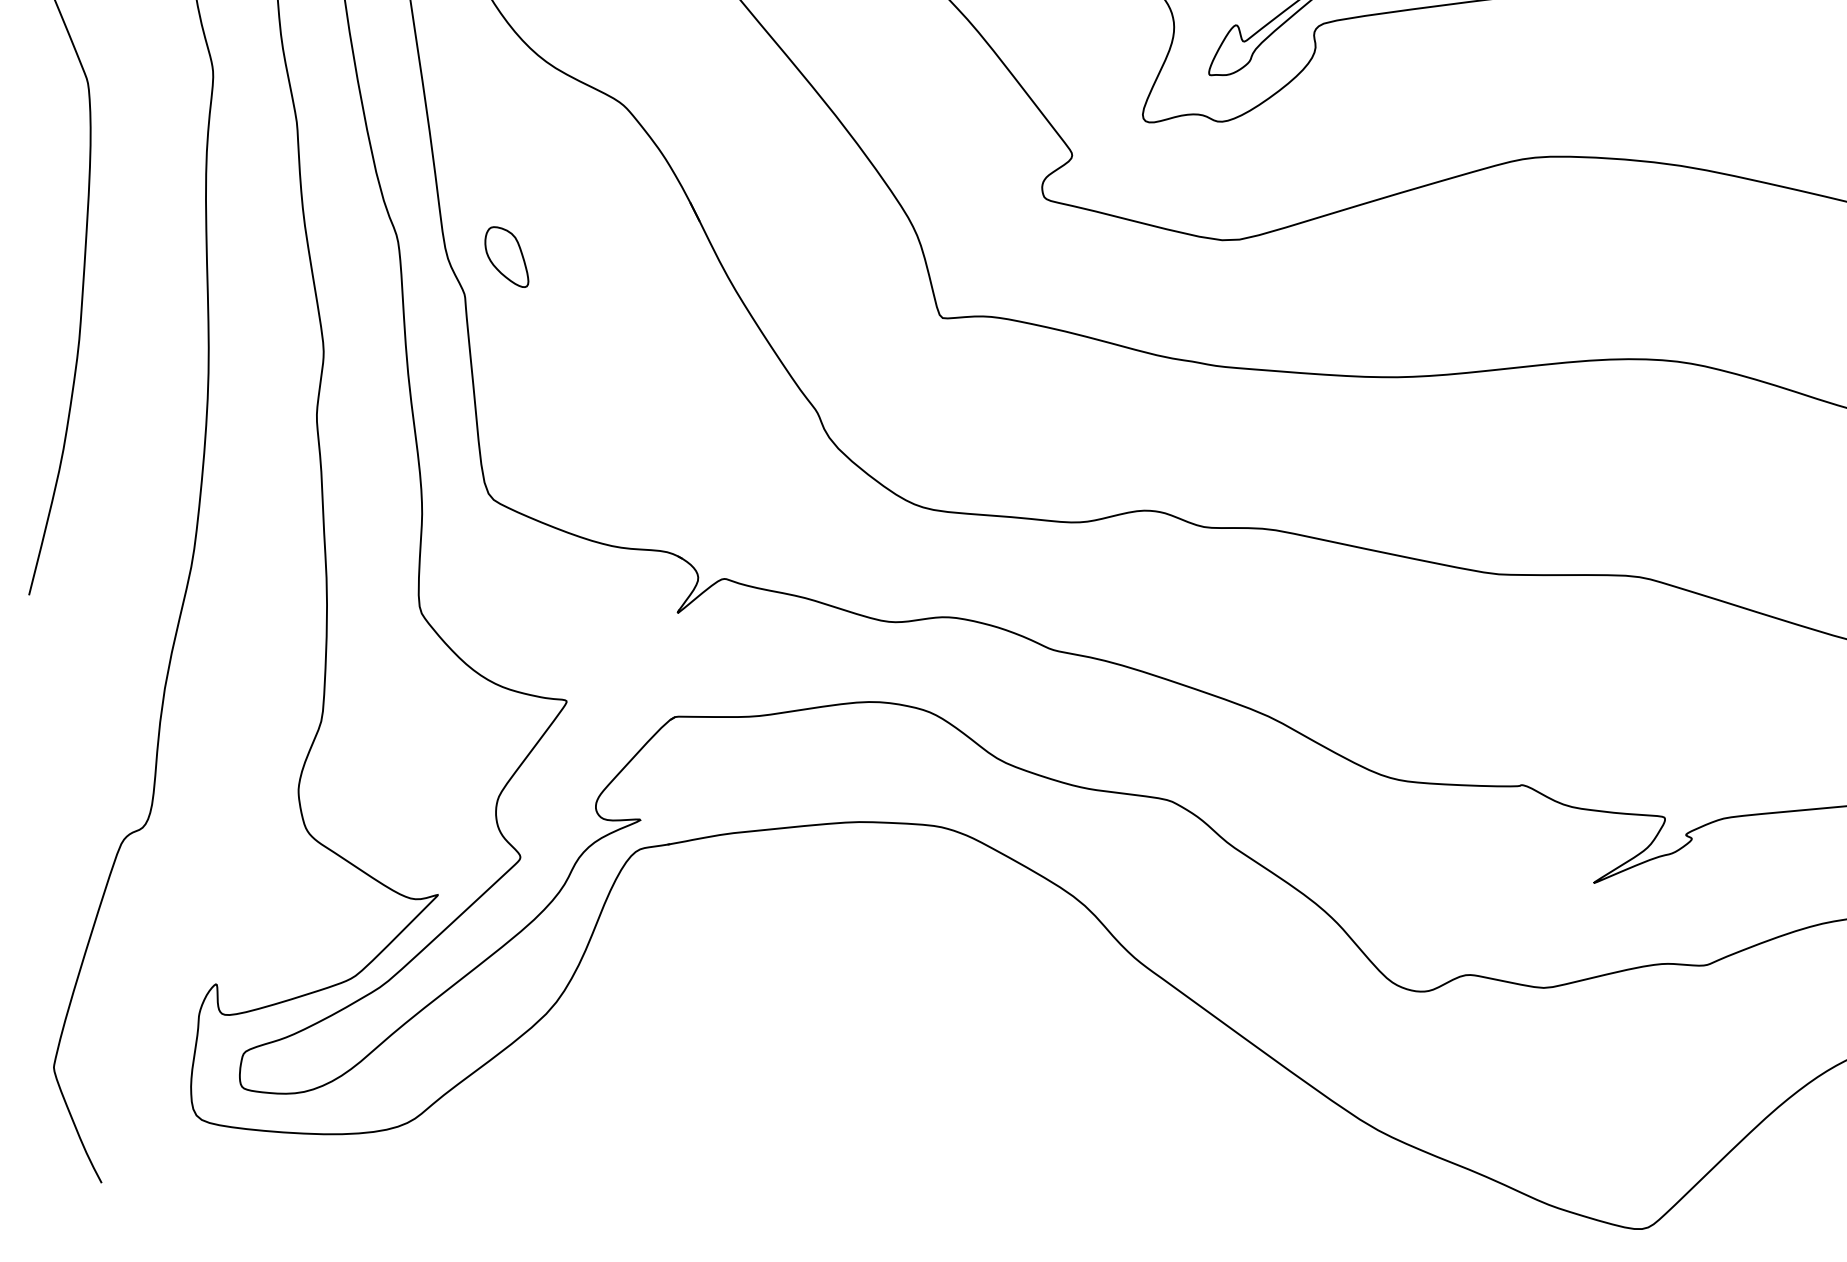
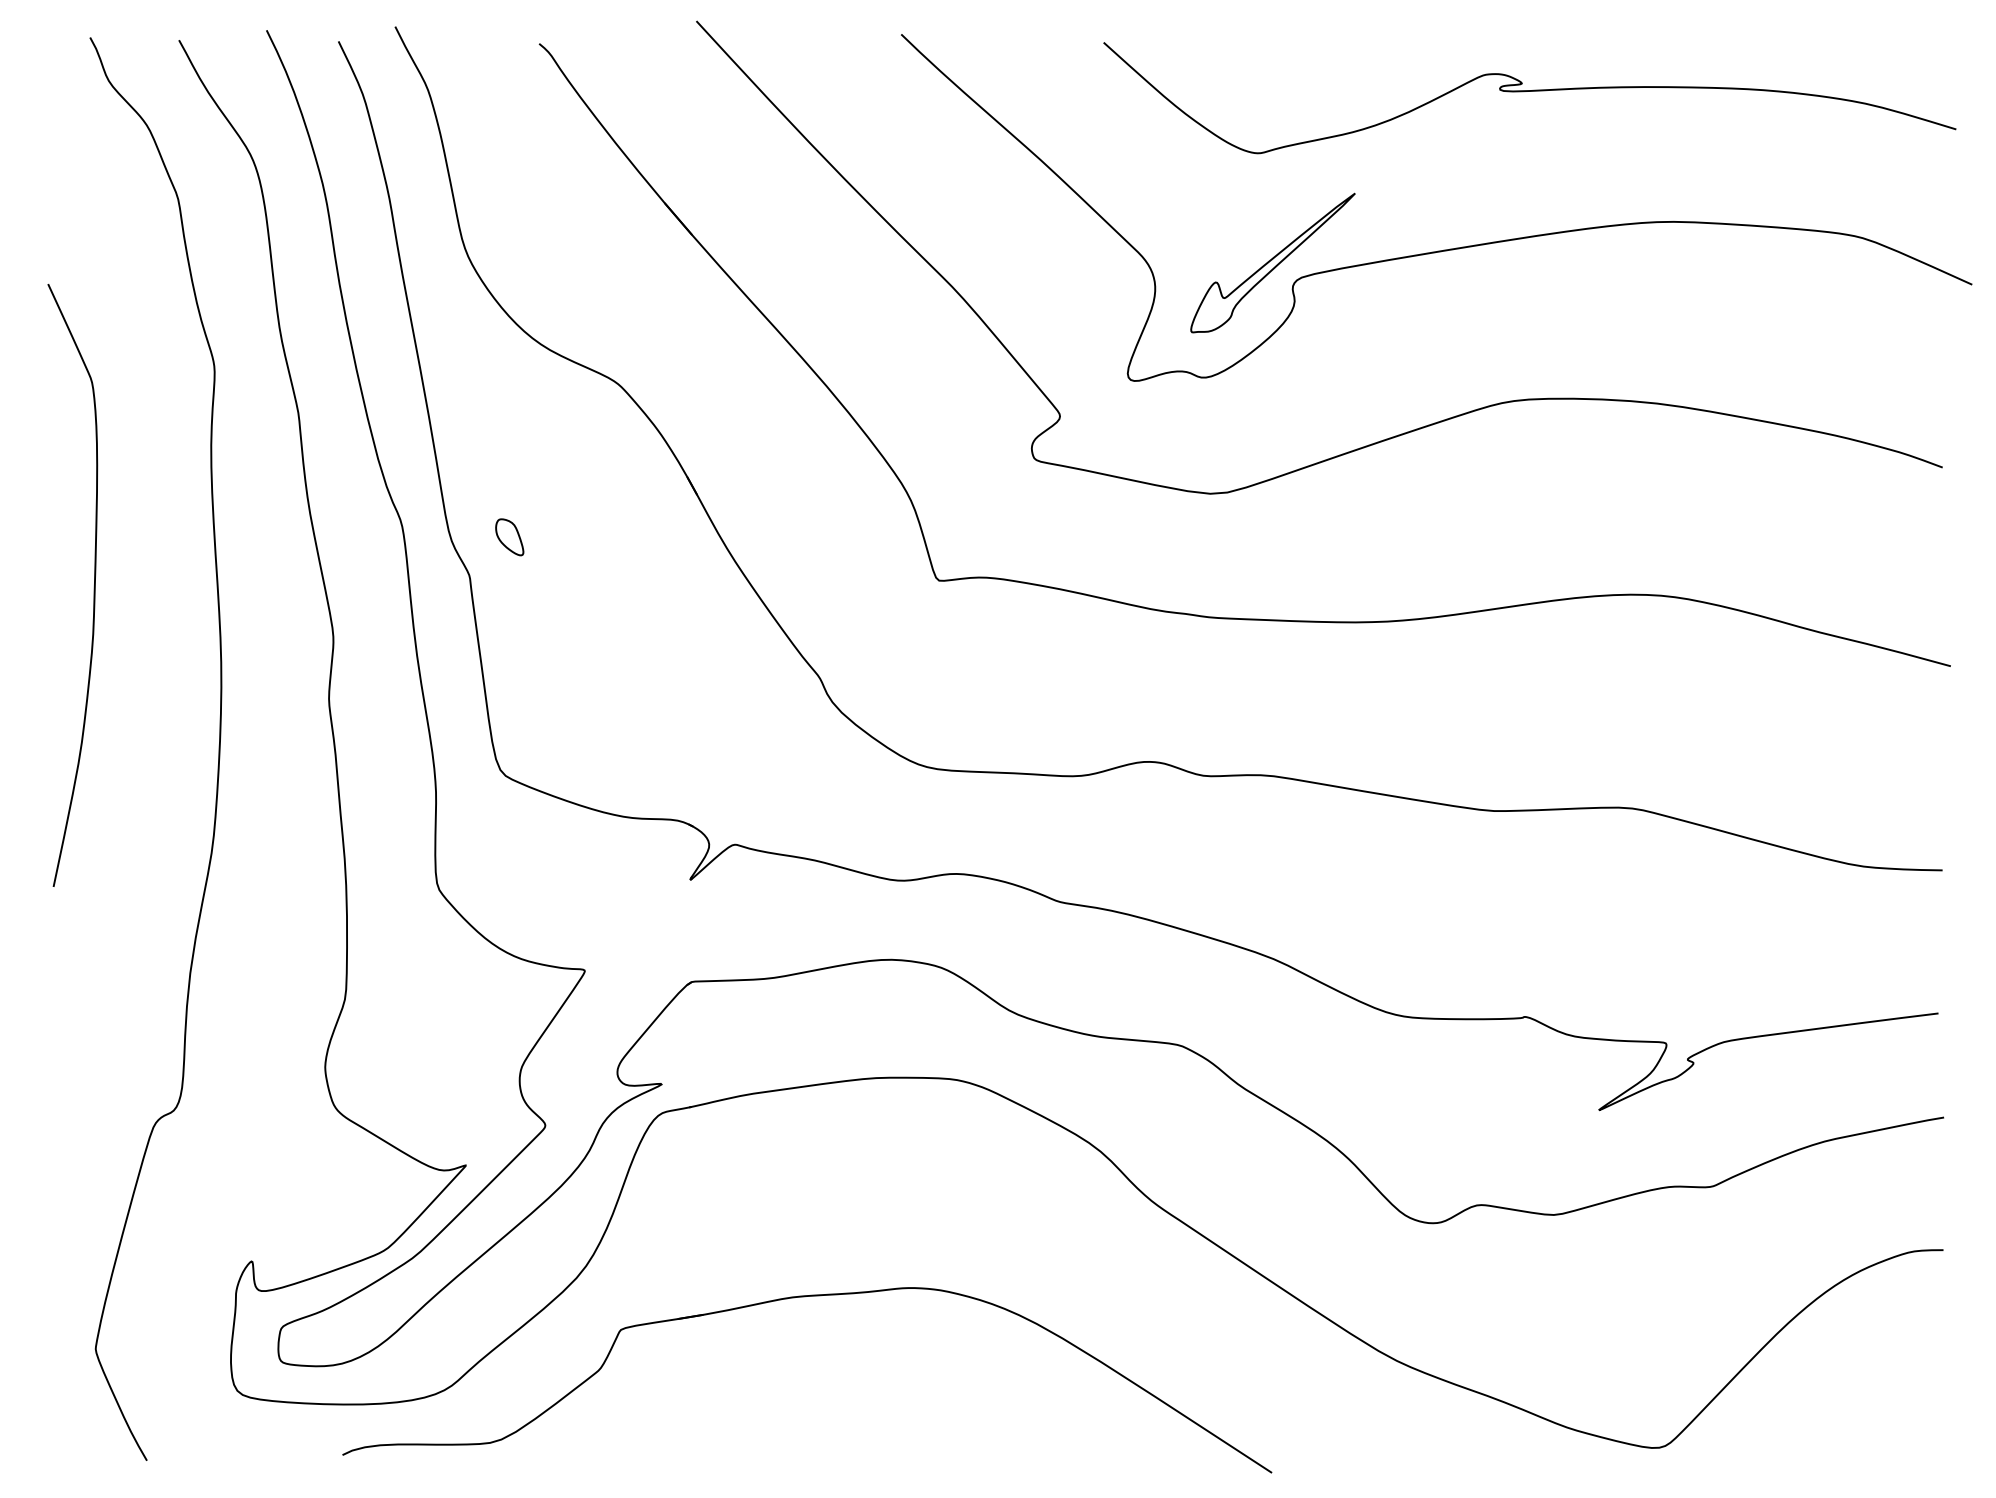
part: (506, 257) -> (509, 537), size x0.62
part: (778, 1042) -> (805, 1297), added

